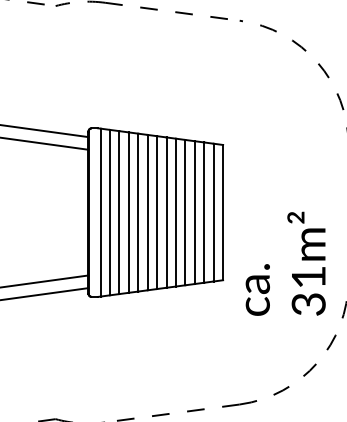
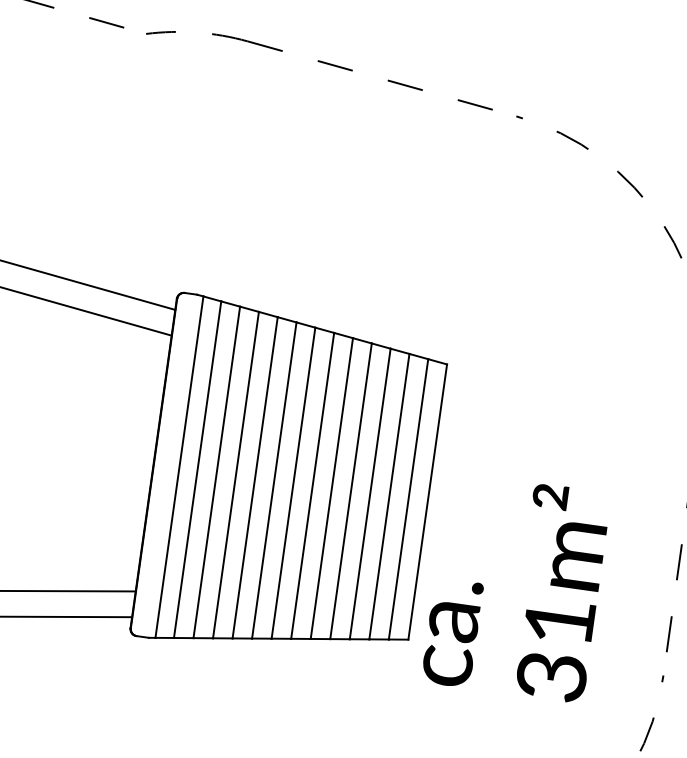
text: (285, 263) -> (516, 586), moved

